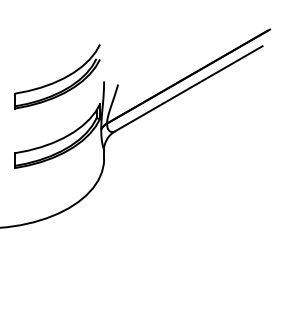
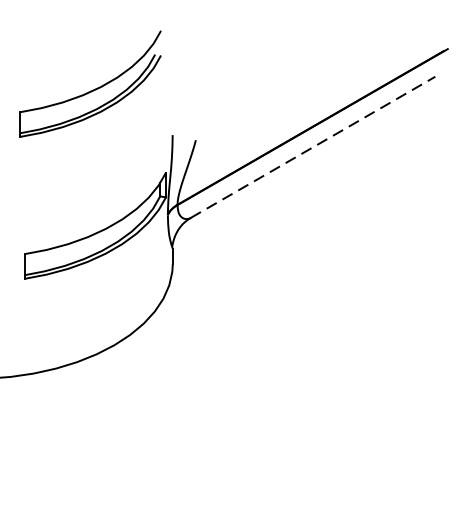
part: (57, 76) -> (90, 83), moved
line: (189, 88) -> (314, 146), solid -> dashed

